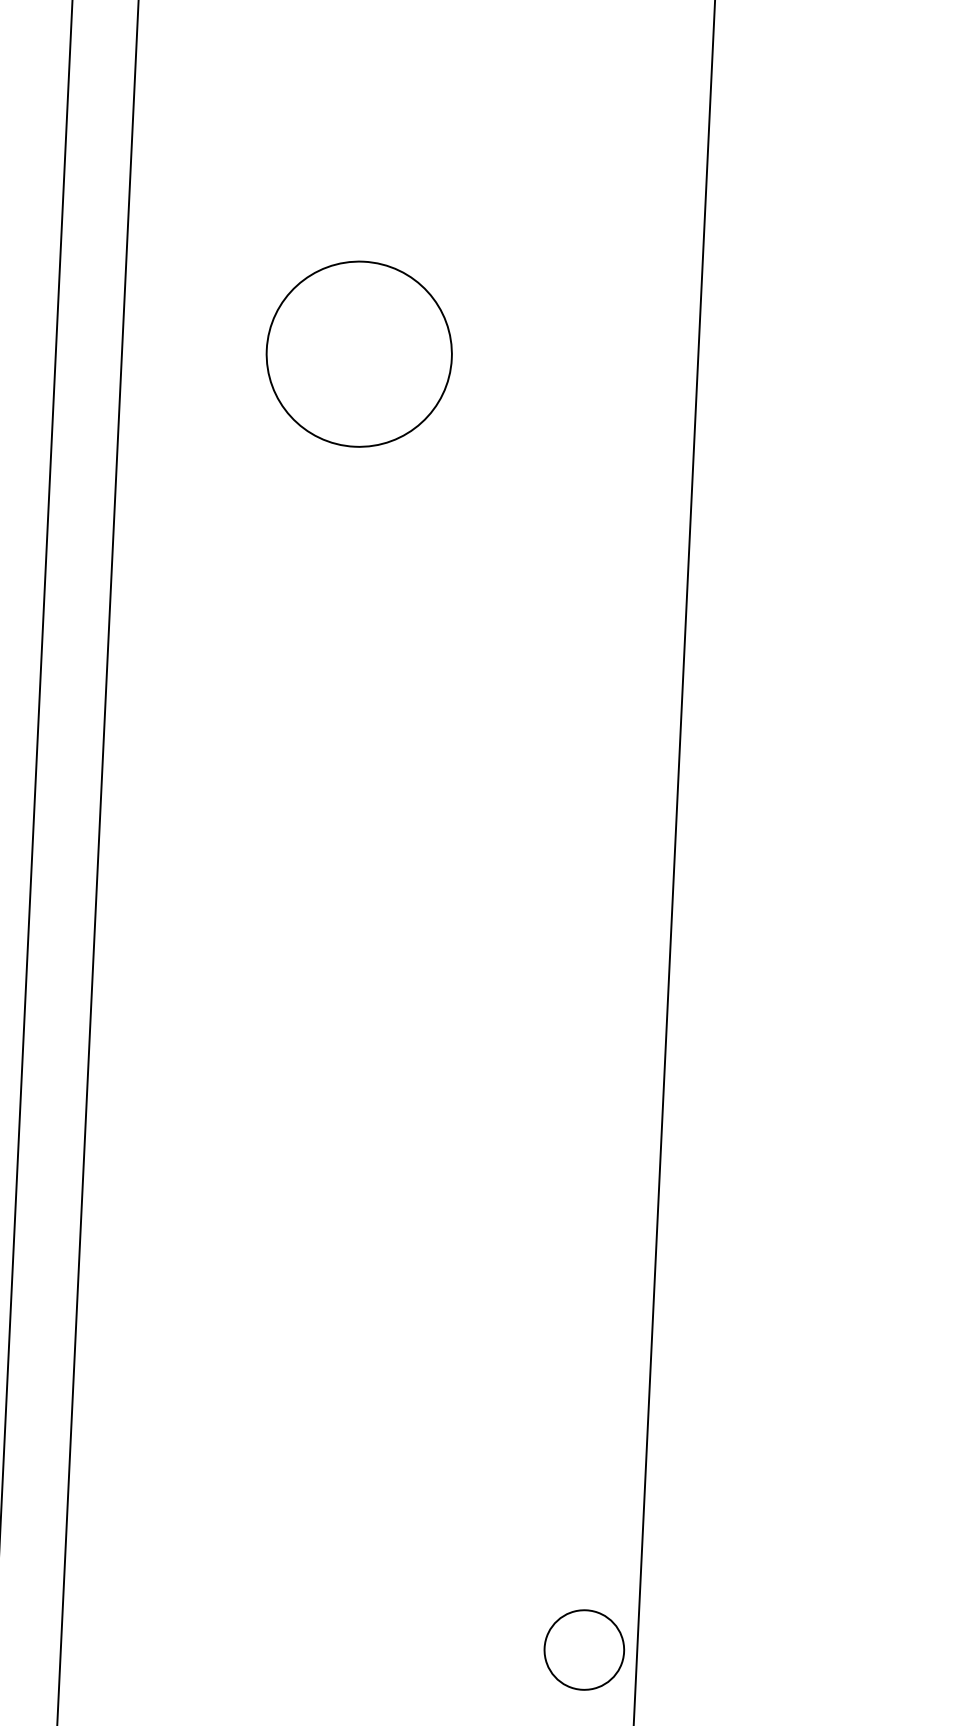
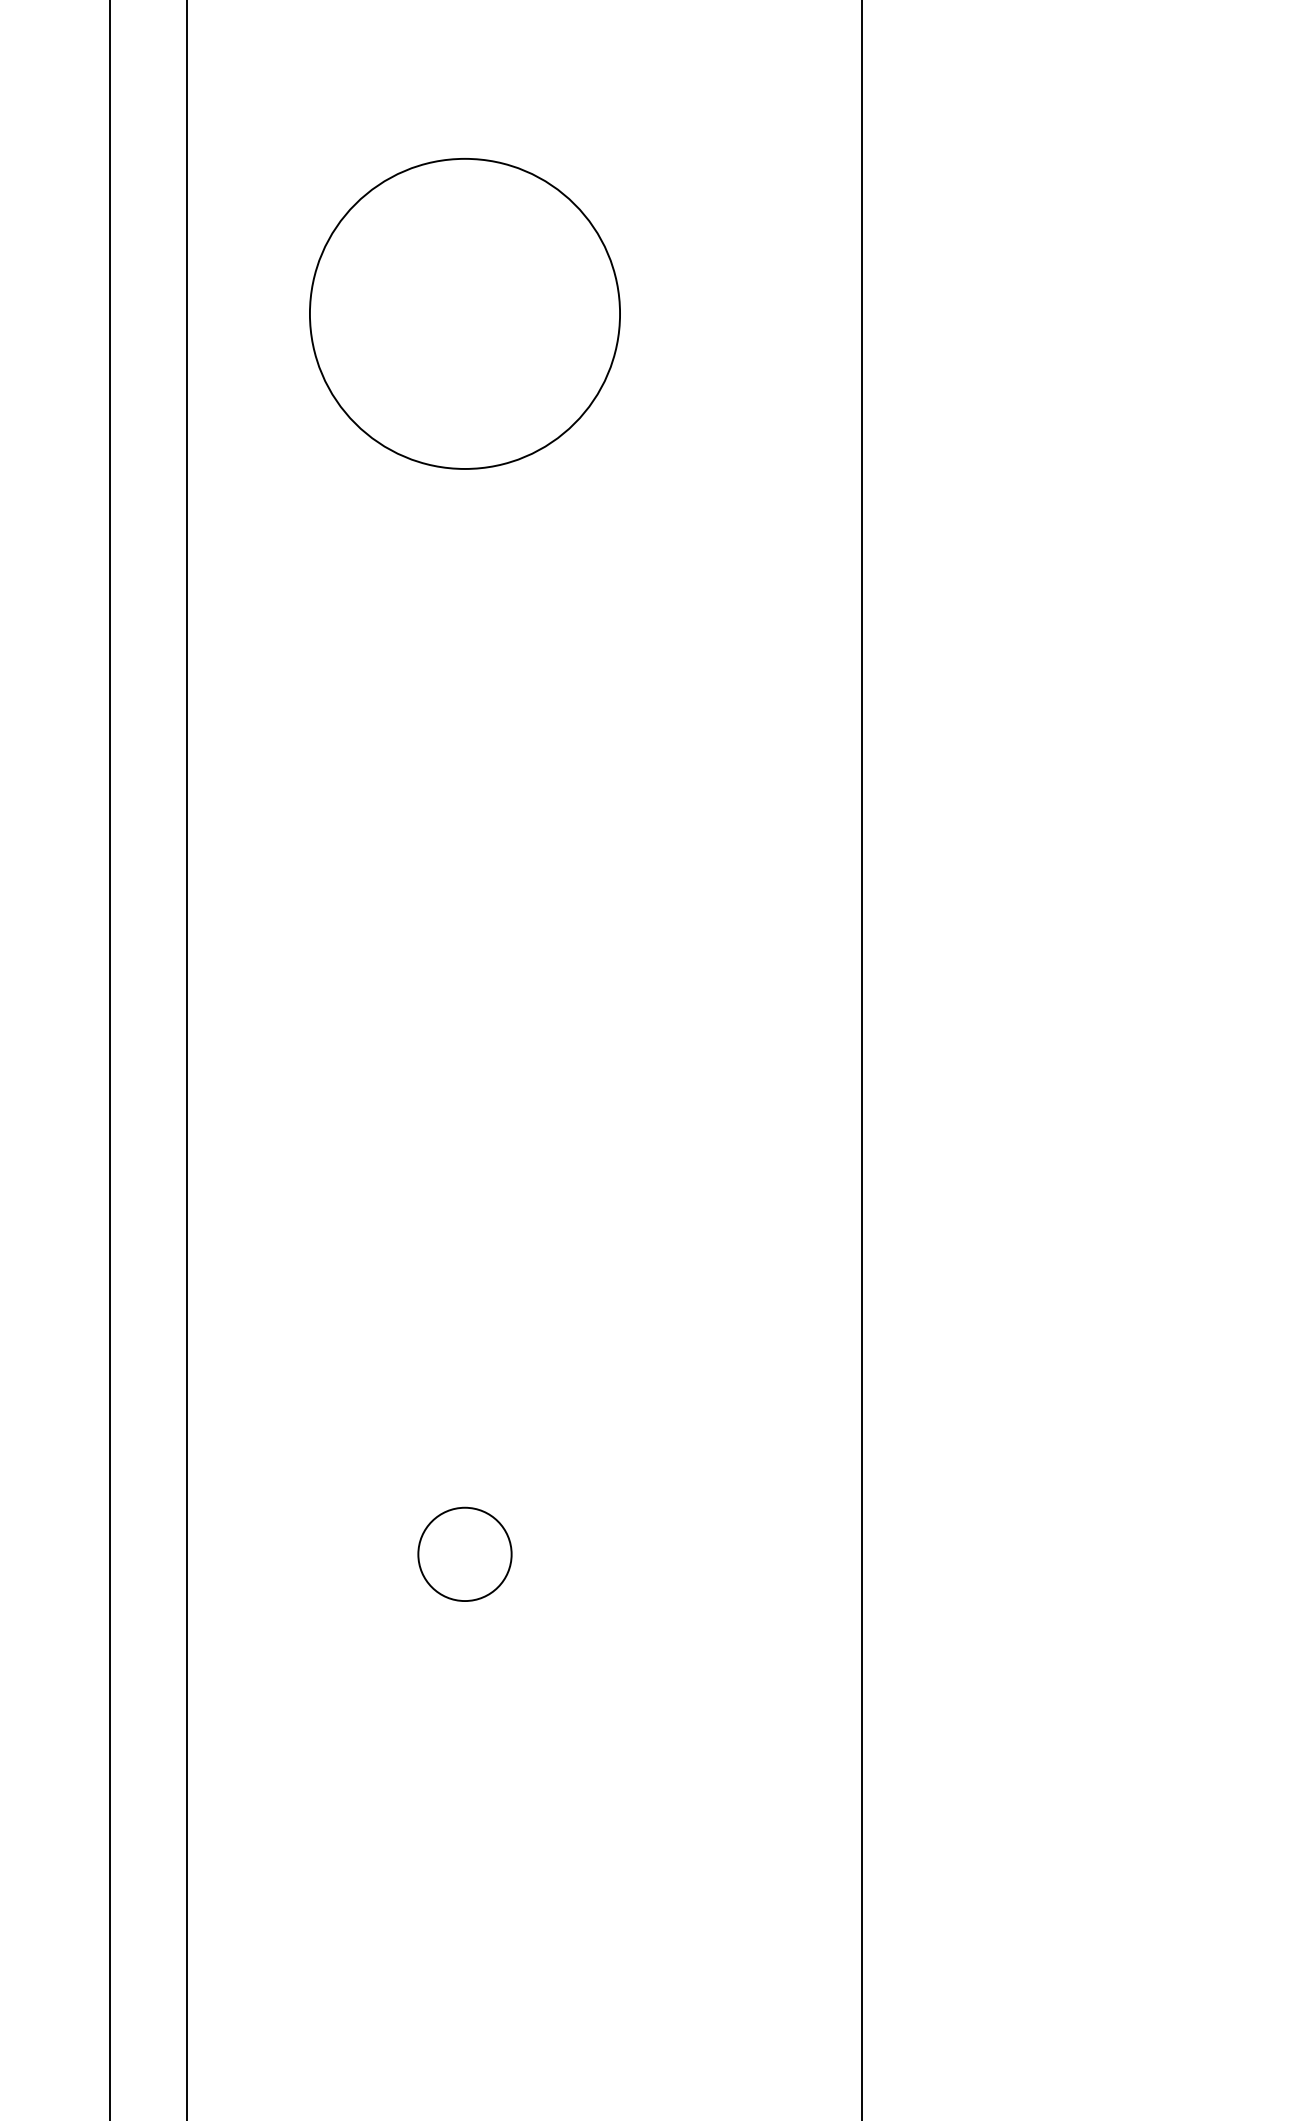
circle: (358, 353) -> (464, 313), size x1.43
circle: (583, 1649) -> (464, 1553), moved

